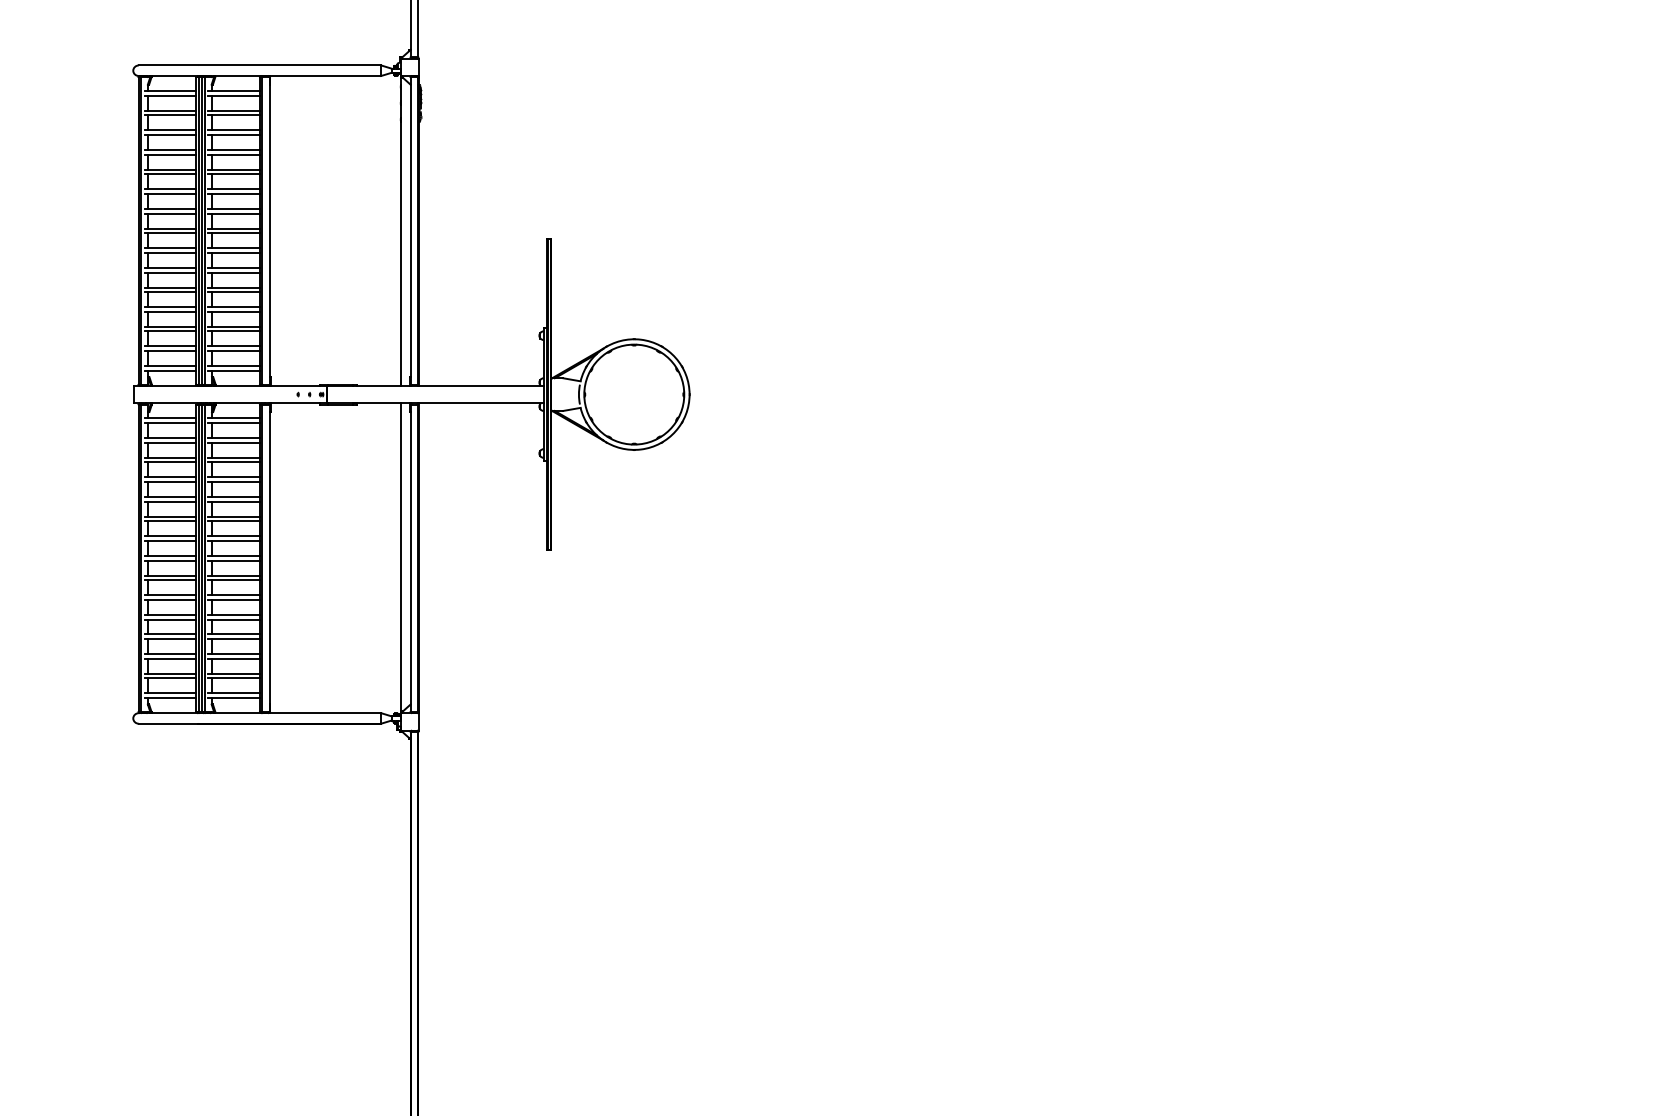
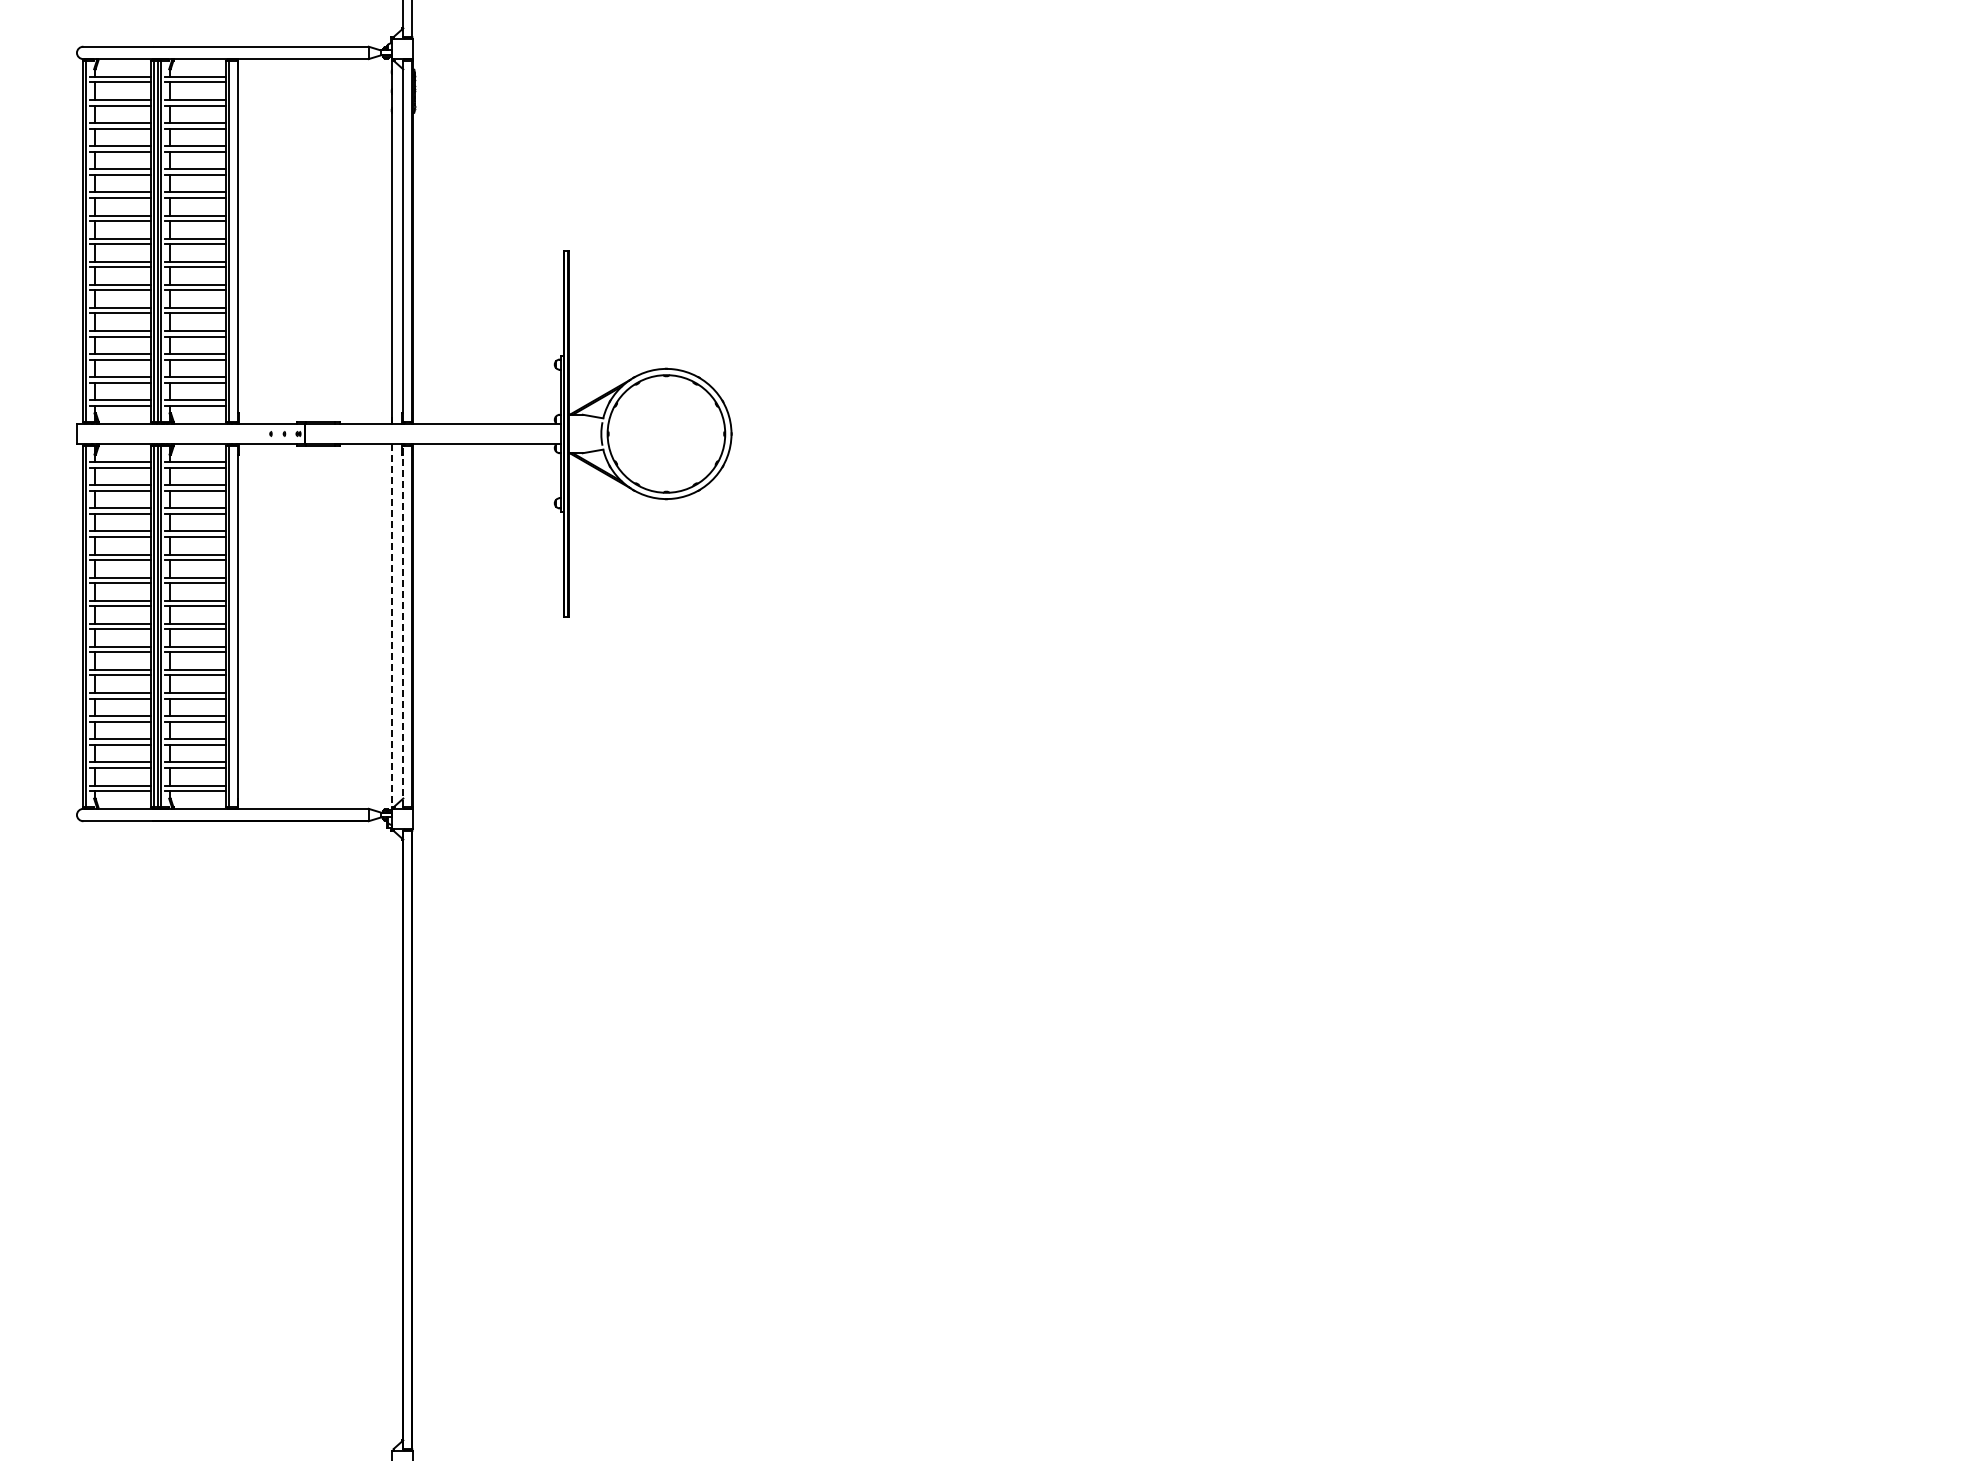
line: (401, 558) -> (392, 626), solid -> dashed
line: (410, 558) -> (403, 626), solid -> dashed

